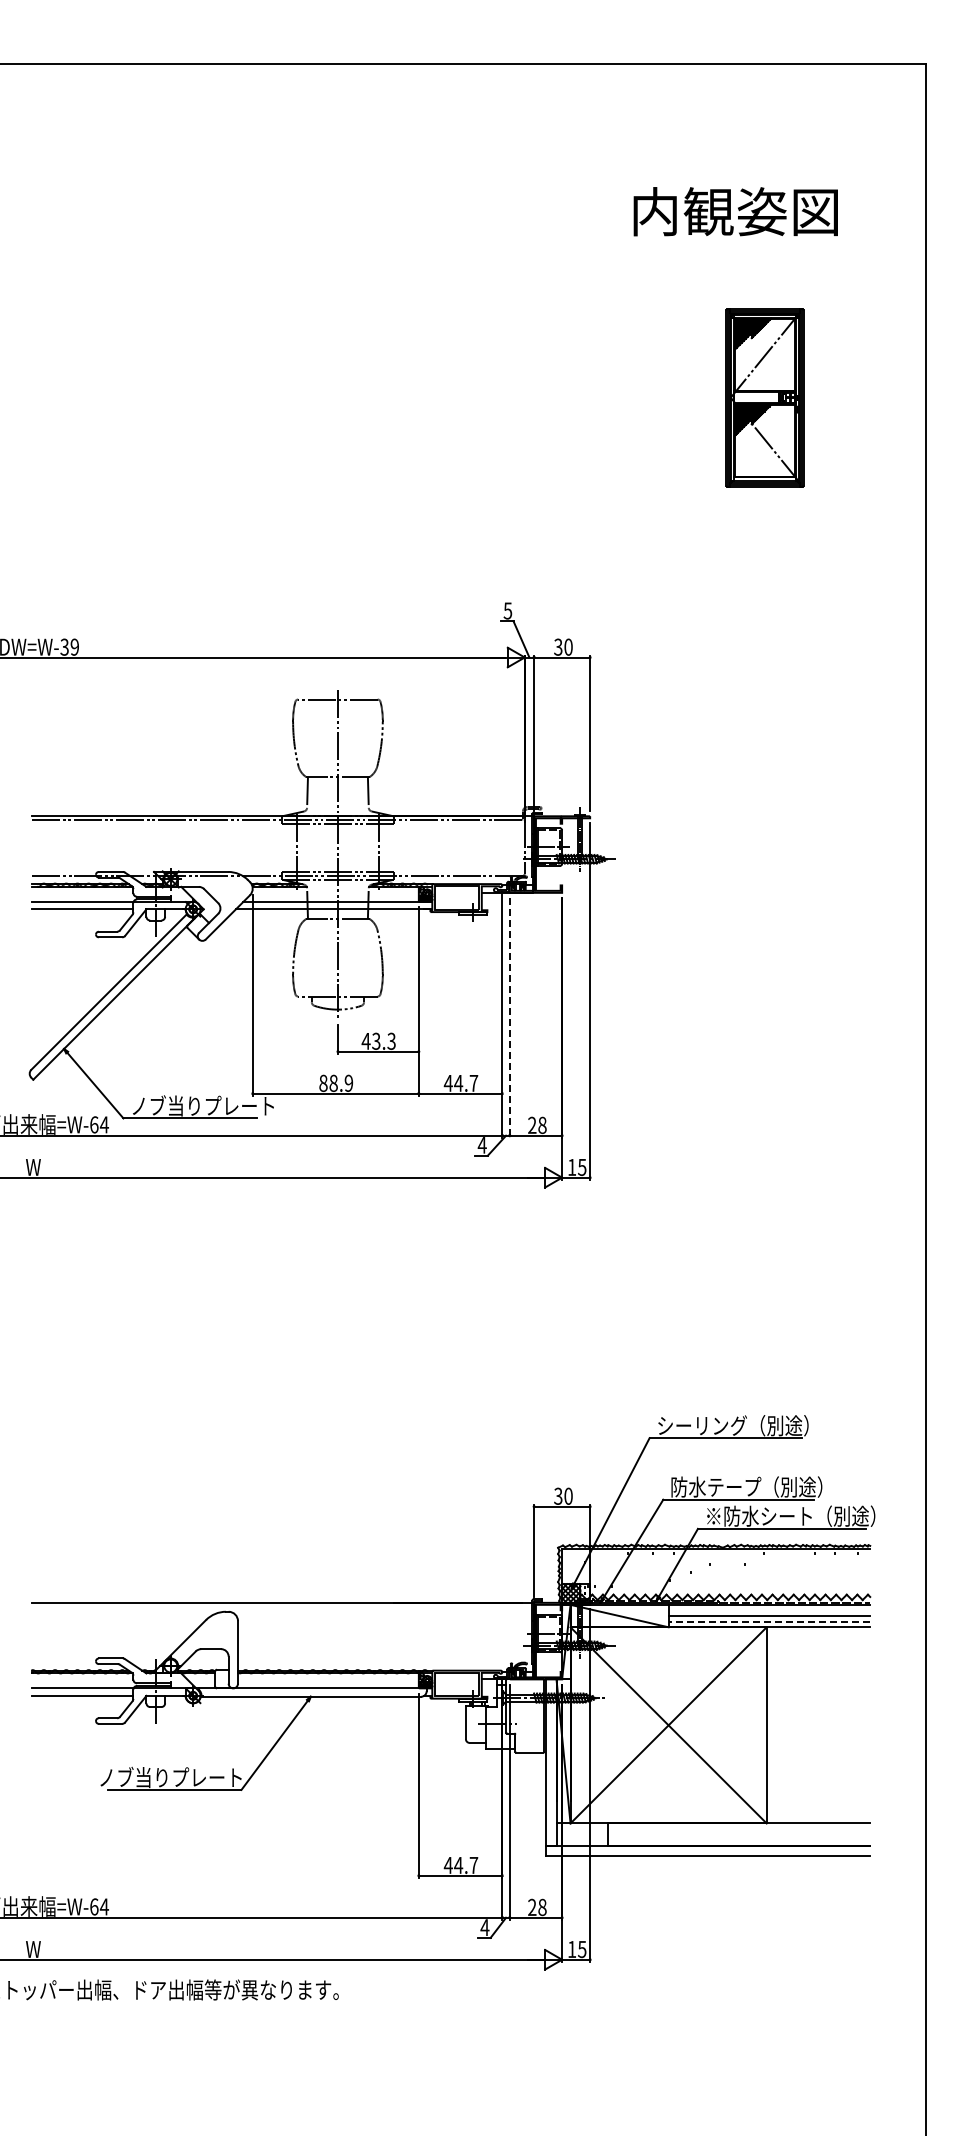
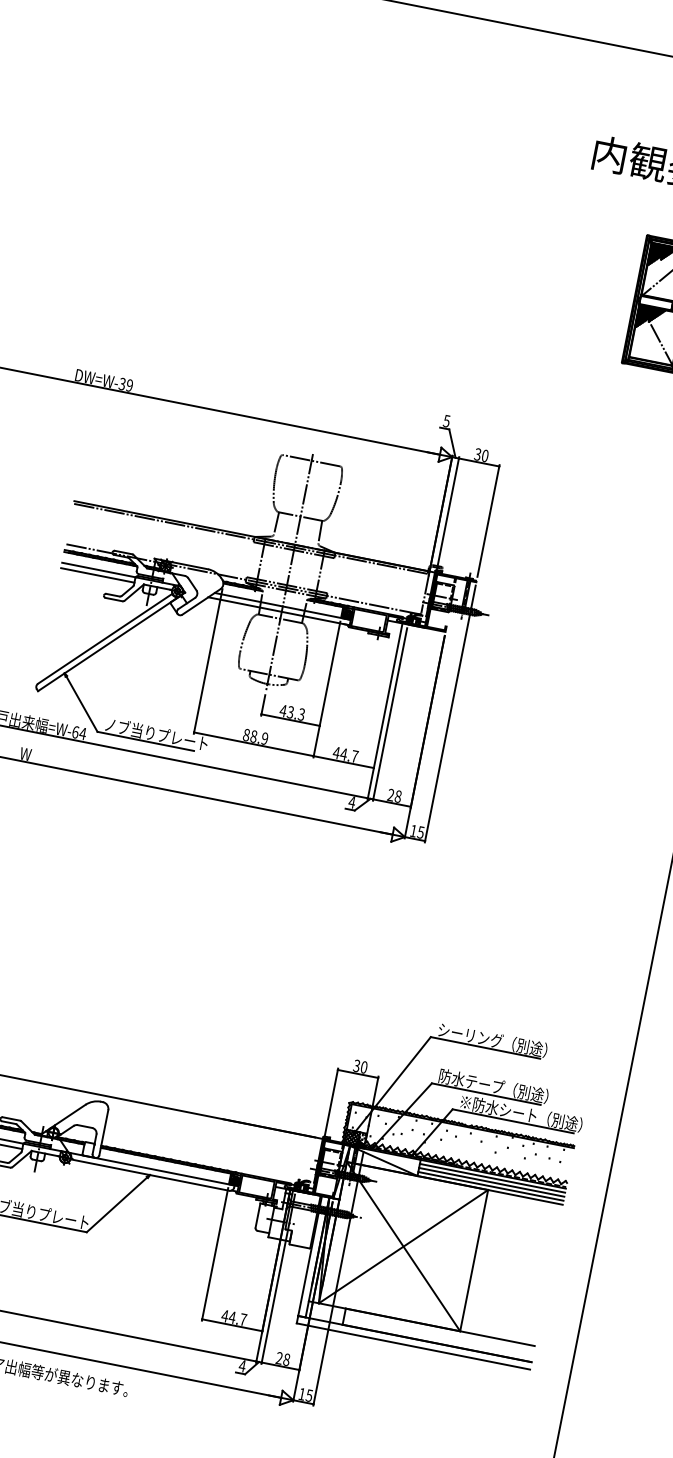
line: (509, 1017) -> (389, 714), dashed -> solid
line: (769, 1610) -> (492, 1178), added
line: (769, 1621) -> (491, 1186), dashed -> solid

